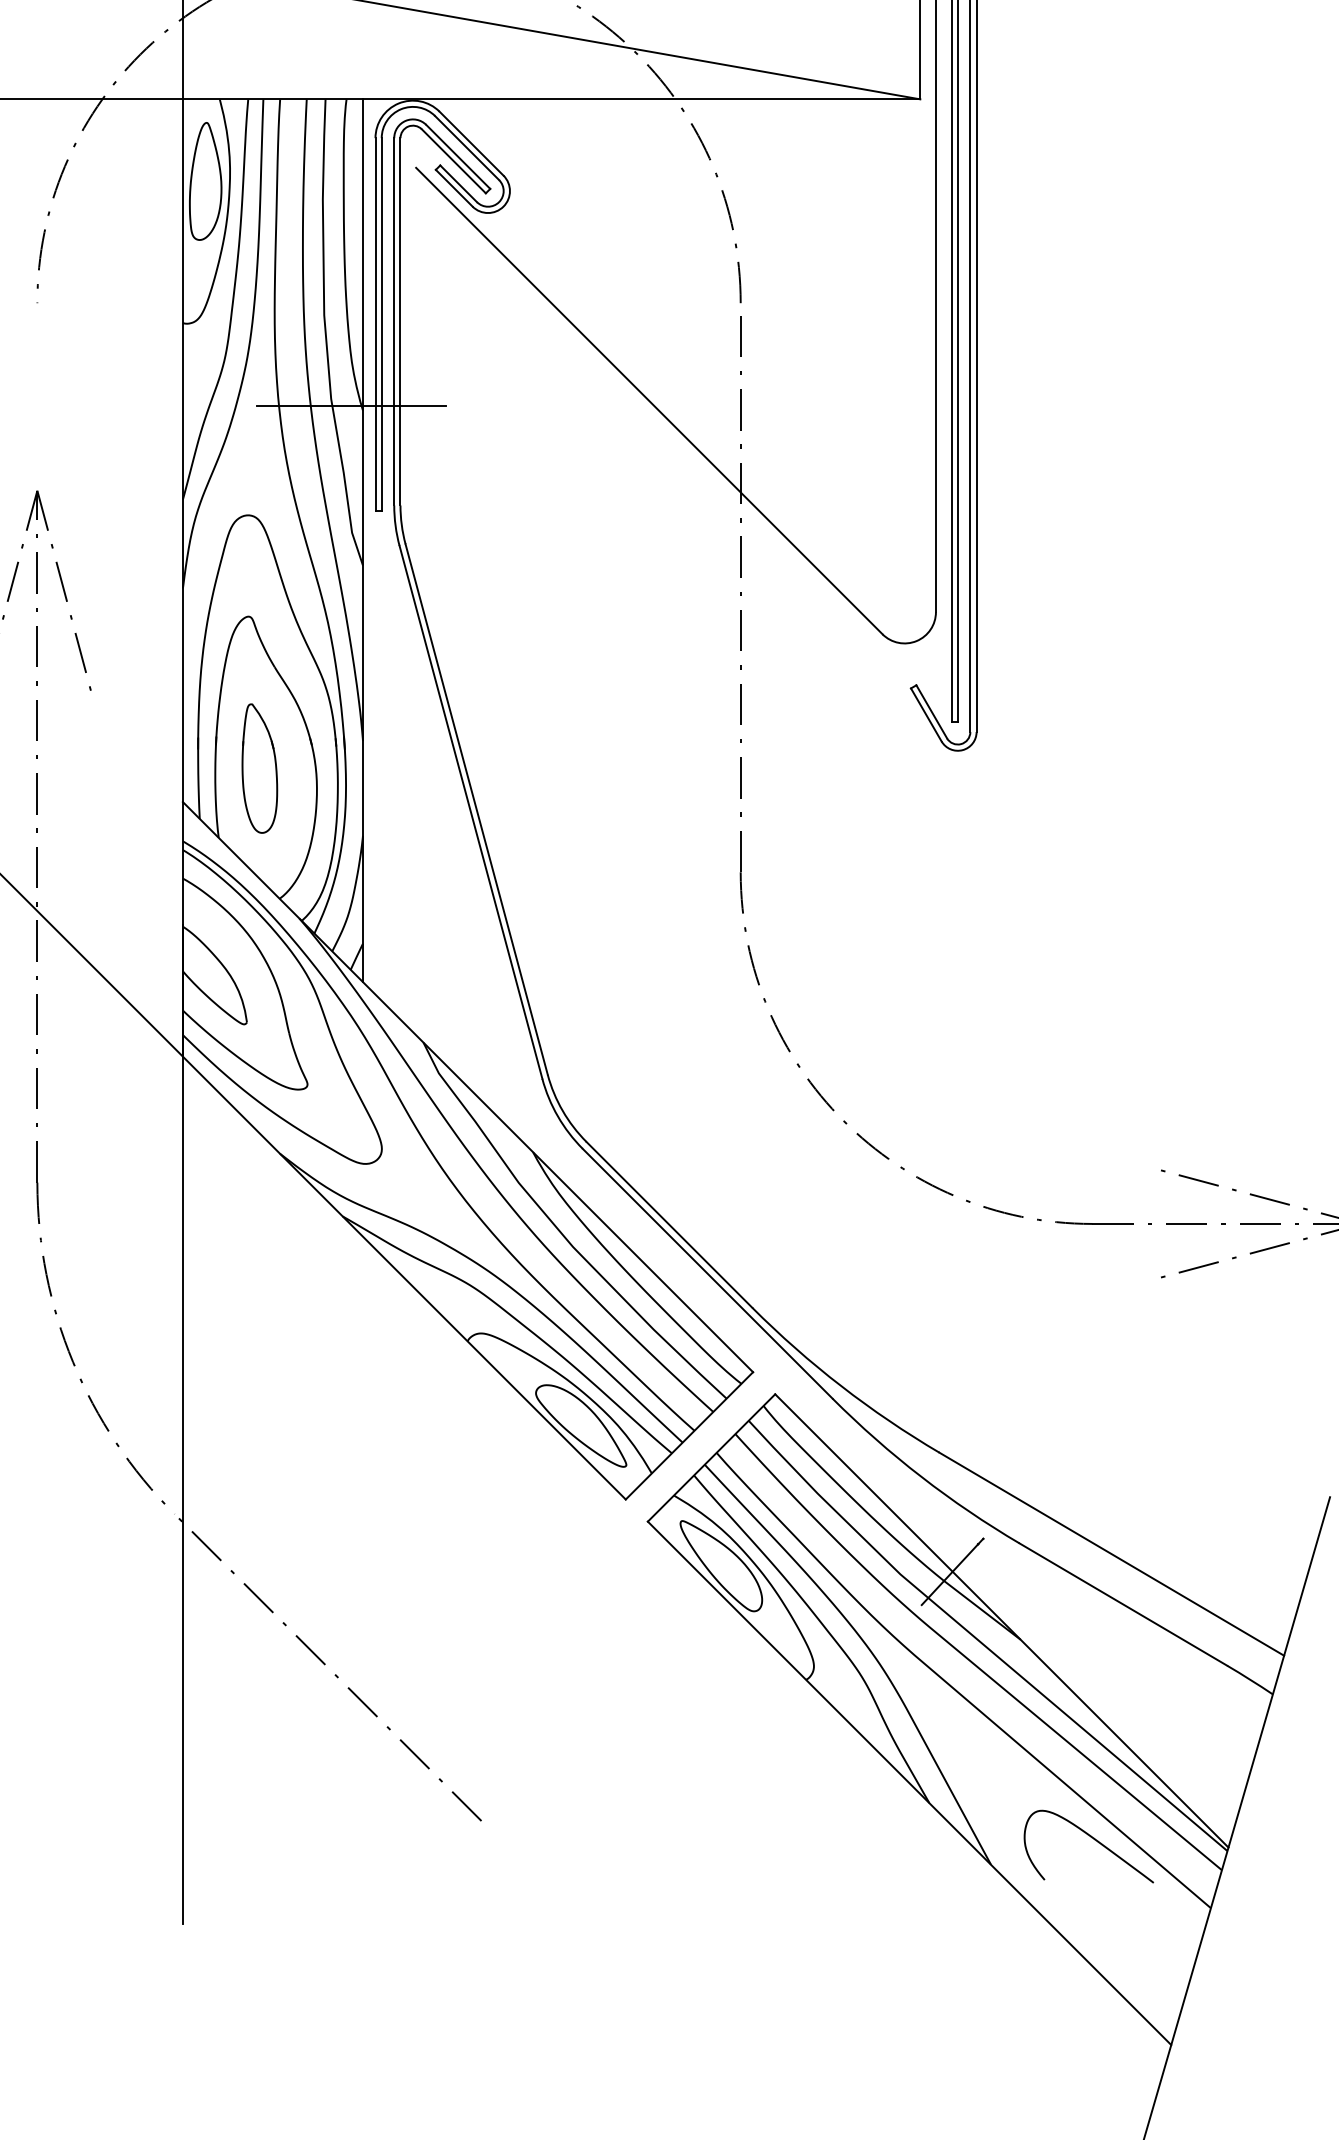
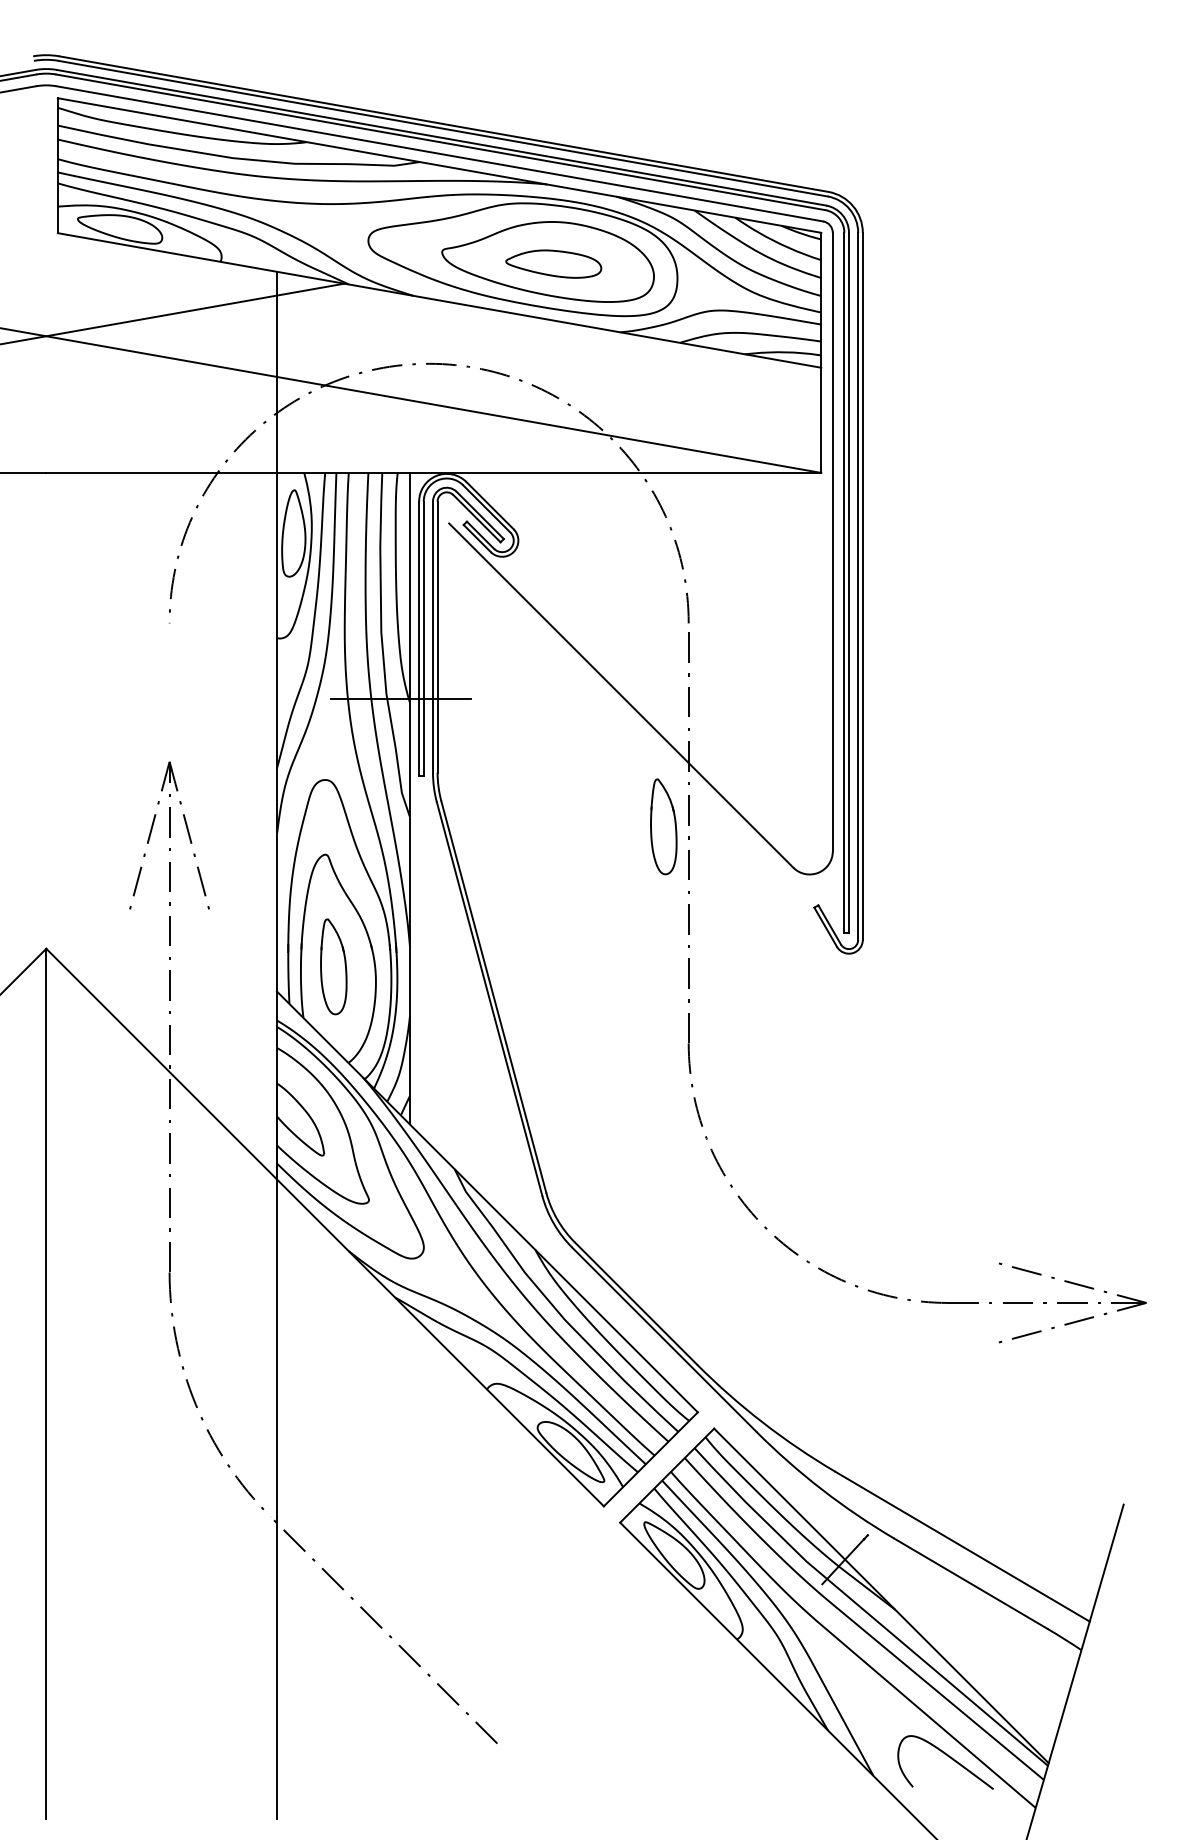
part: (706, 578) -> (663, 826), added

